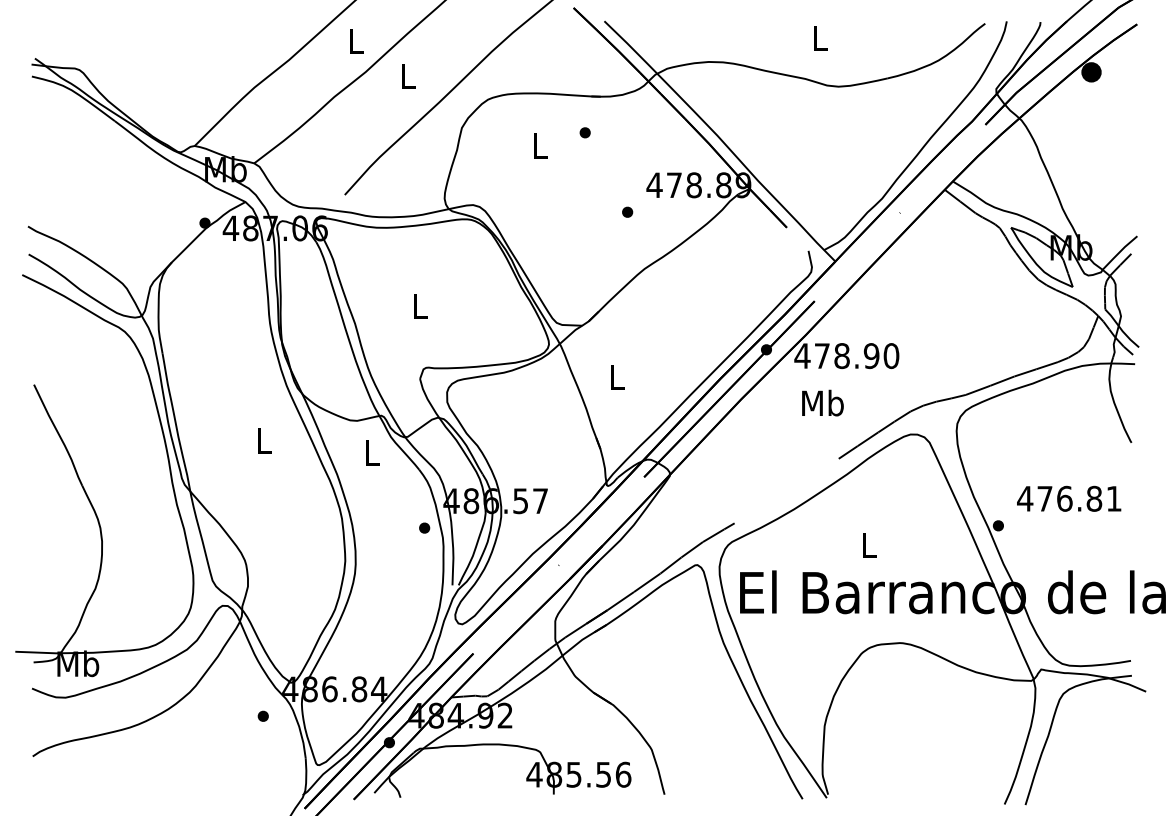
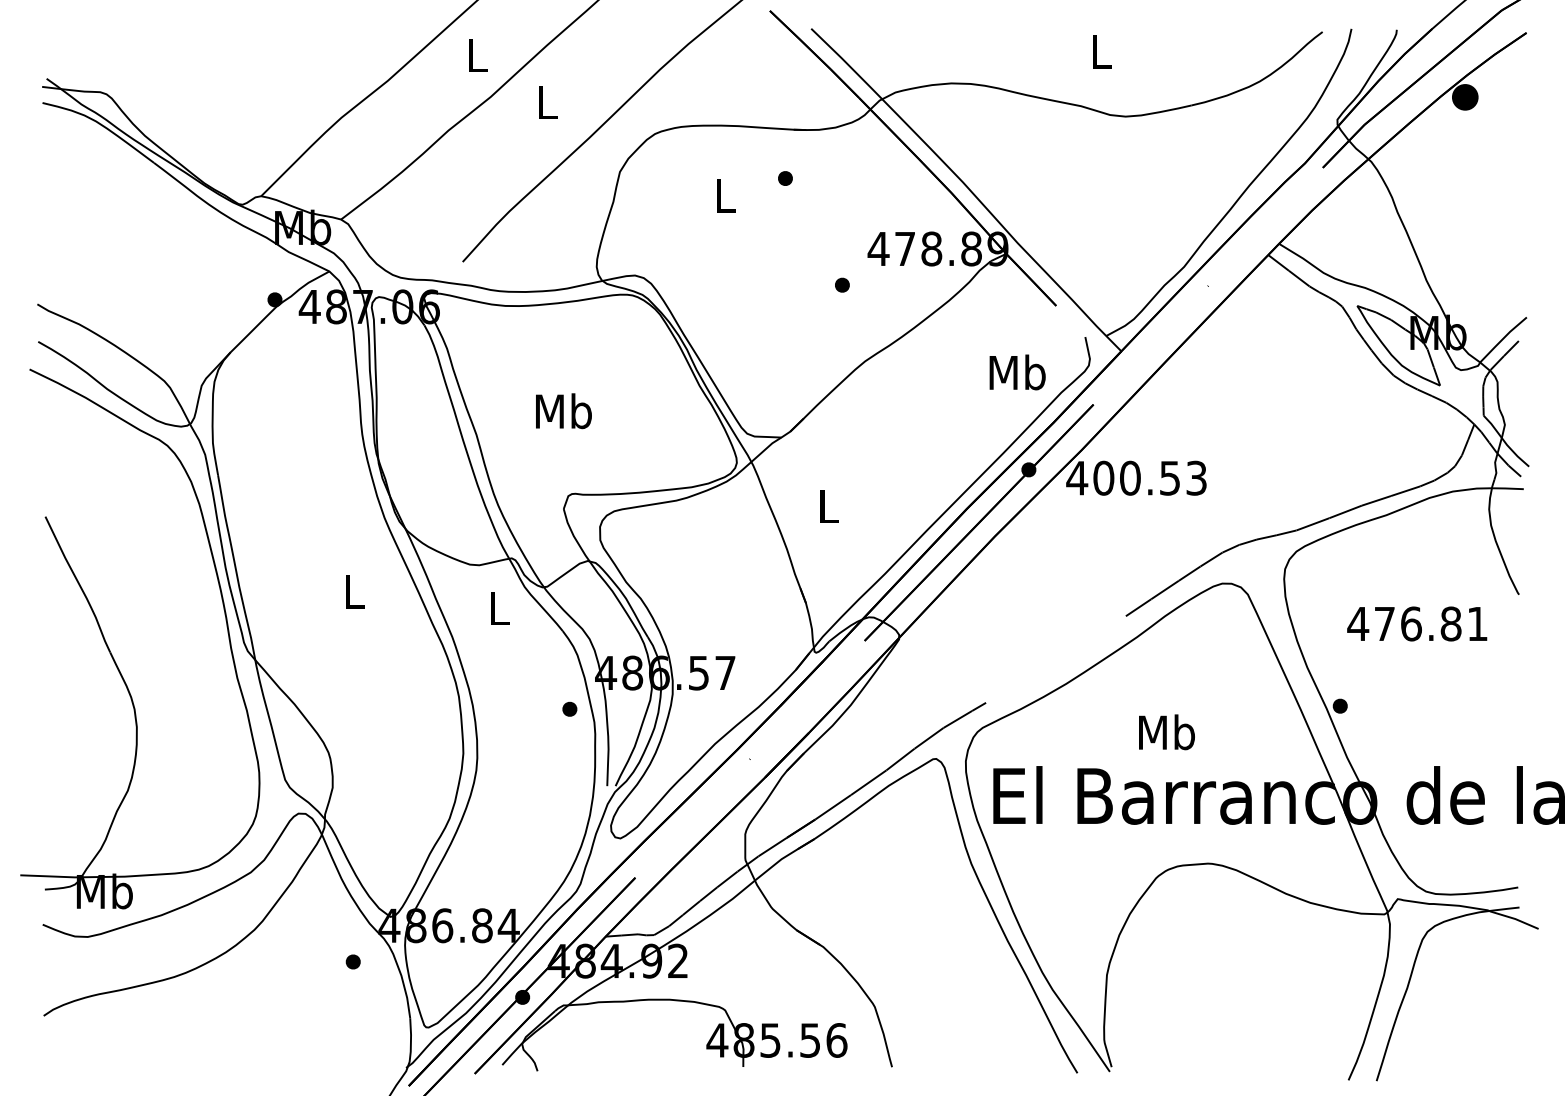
text: (419, 306) -> (563, 411), L -> Mb
text: (857, 355) -> (1150, 477), 478.90 -> 400.53
text: (822, 403) -> (1017, 372), moved
text: (1069, 498) -> (1417, 623), moved
text: (869, 545) -> (1166, 732), L -> Mb

